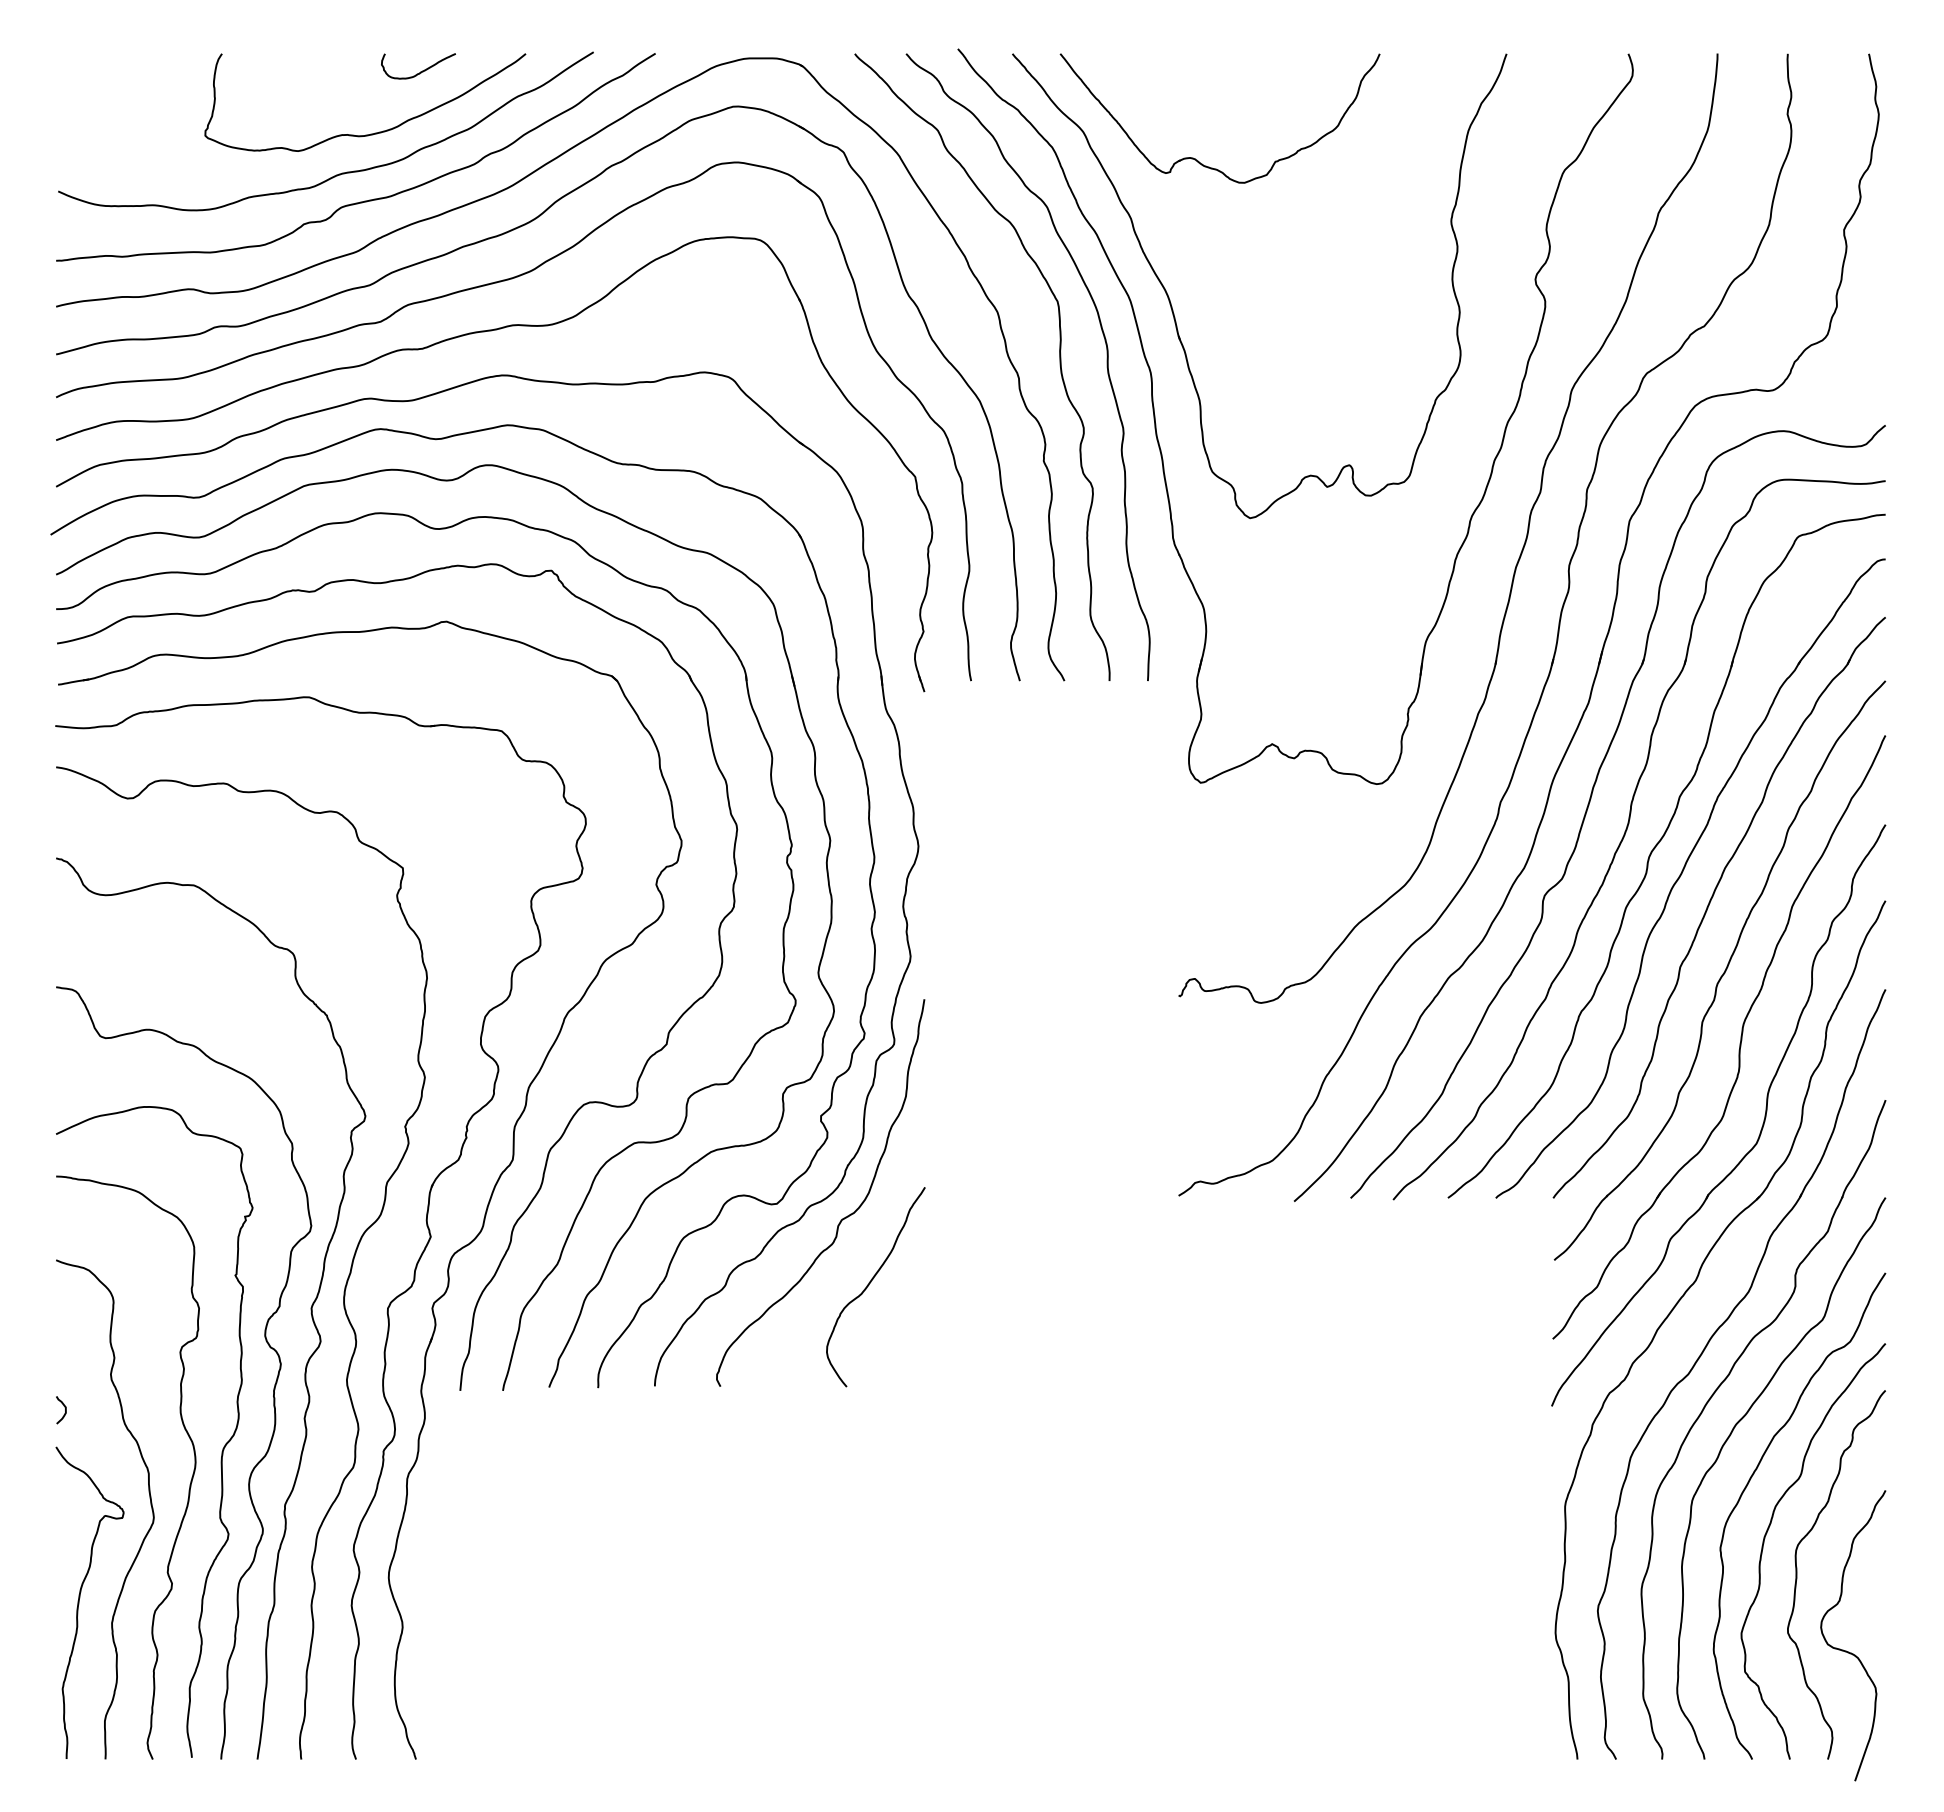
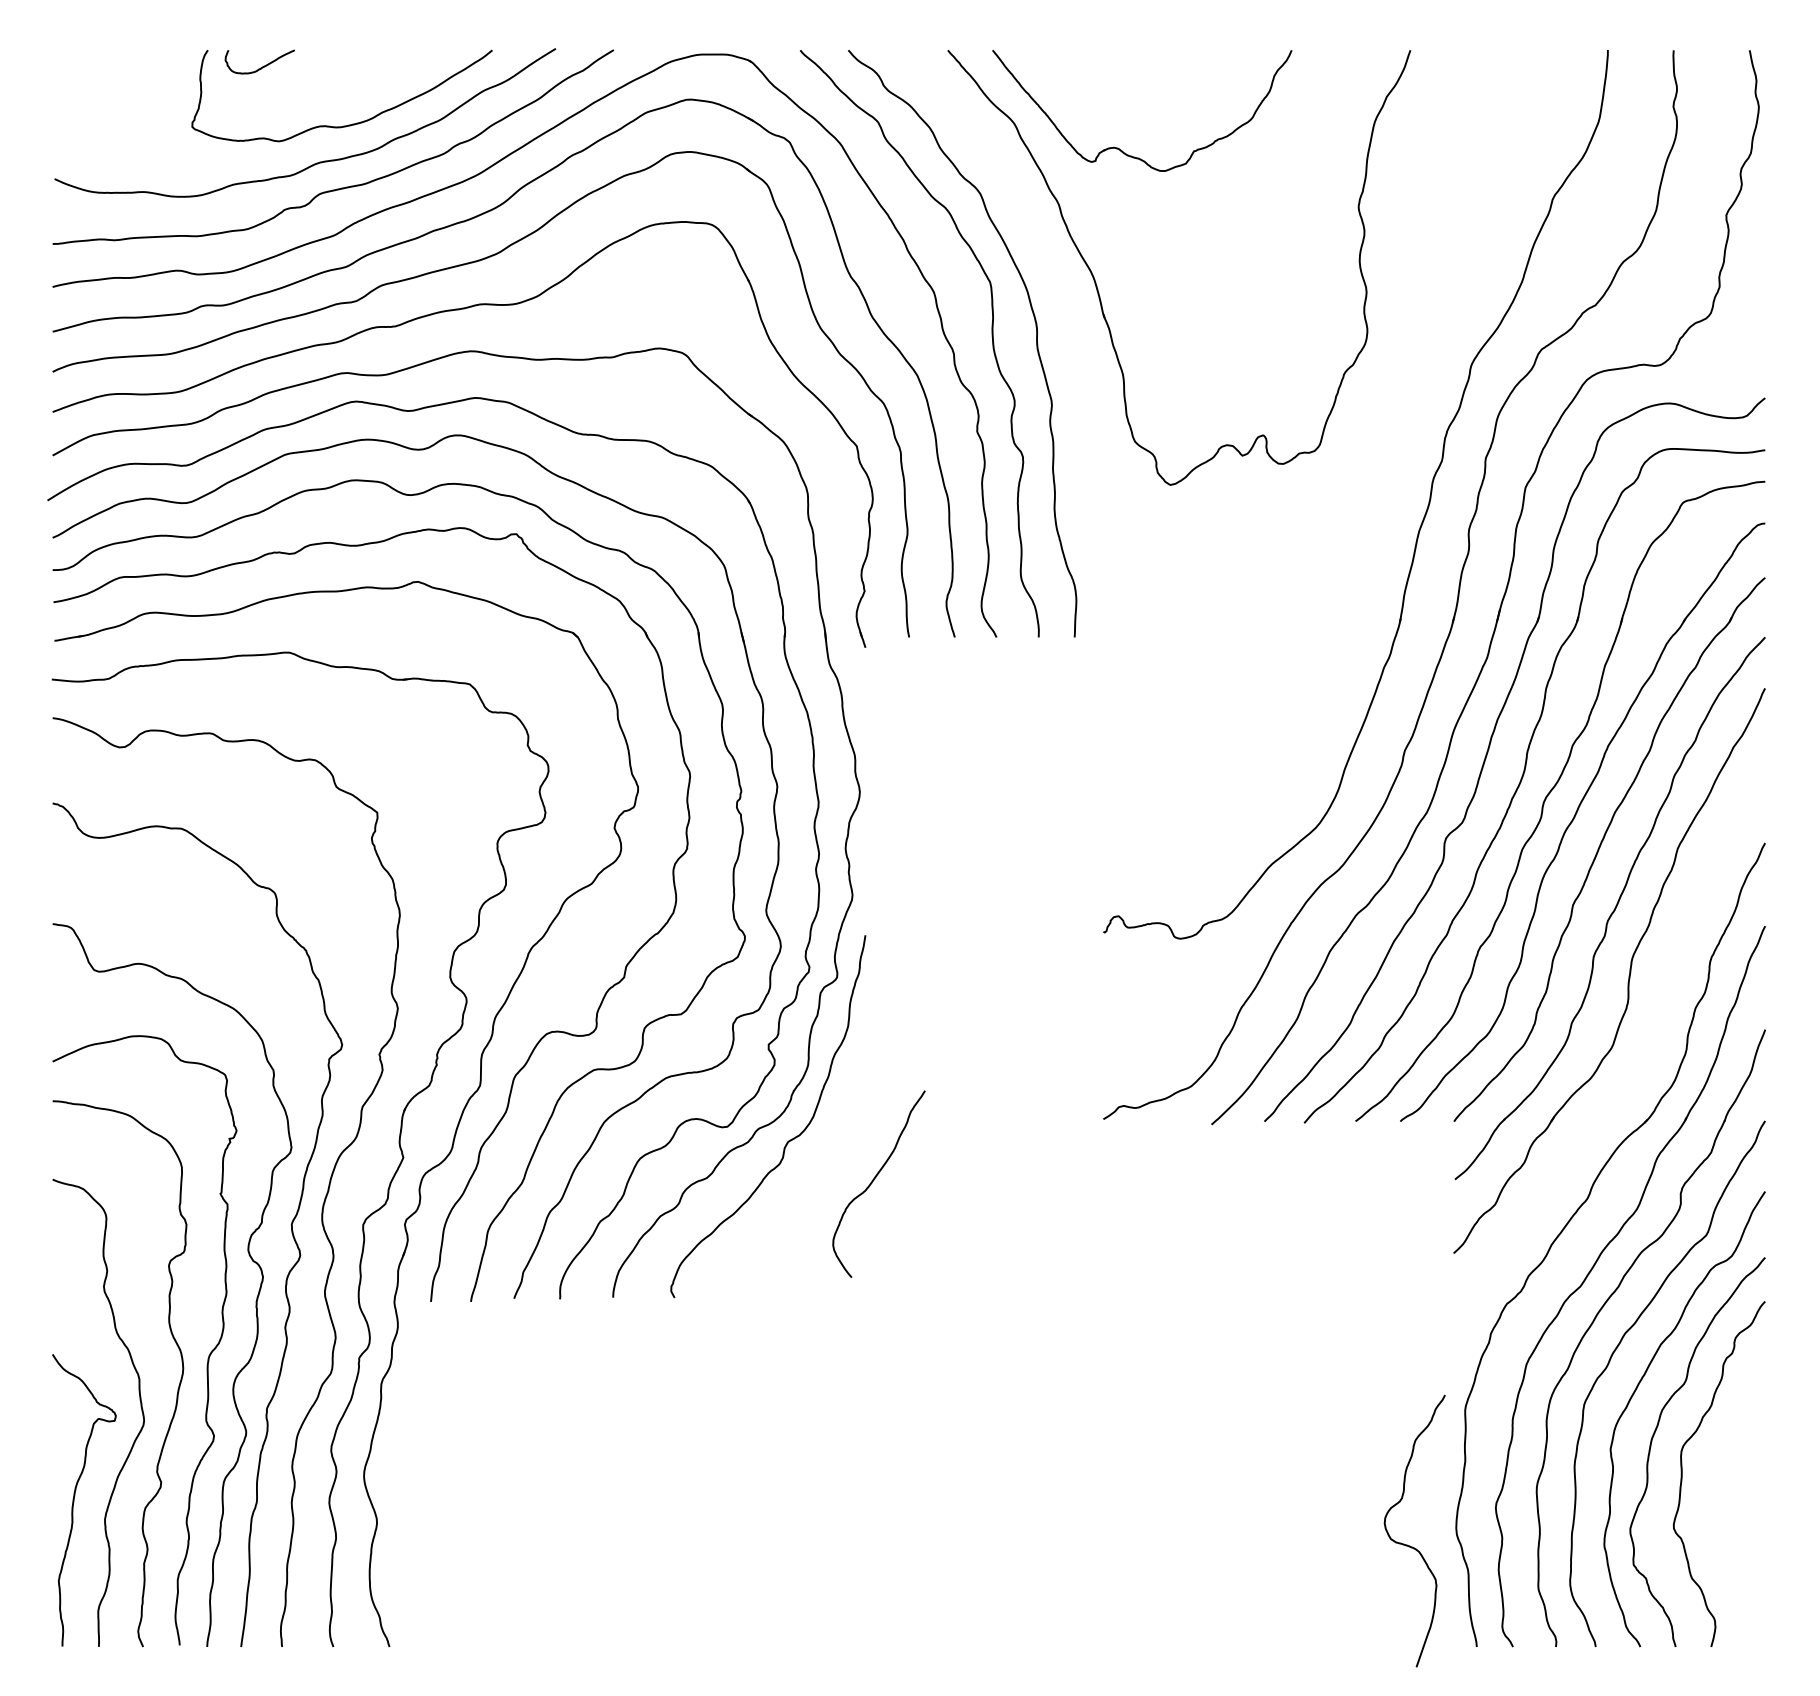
curve: (420, 71) -> (261, 66), moved
part: (1161, 449) -> (1087, 420), removed
part: (1760, 1130) -> (1648, 1058), removed
curve: (869, 1285) -> (873, 1182), moved
curve: (65, 1410) -> (61, 1320), removed
curve: (1846, 1650) -> (1408, 1544), moved

